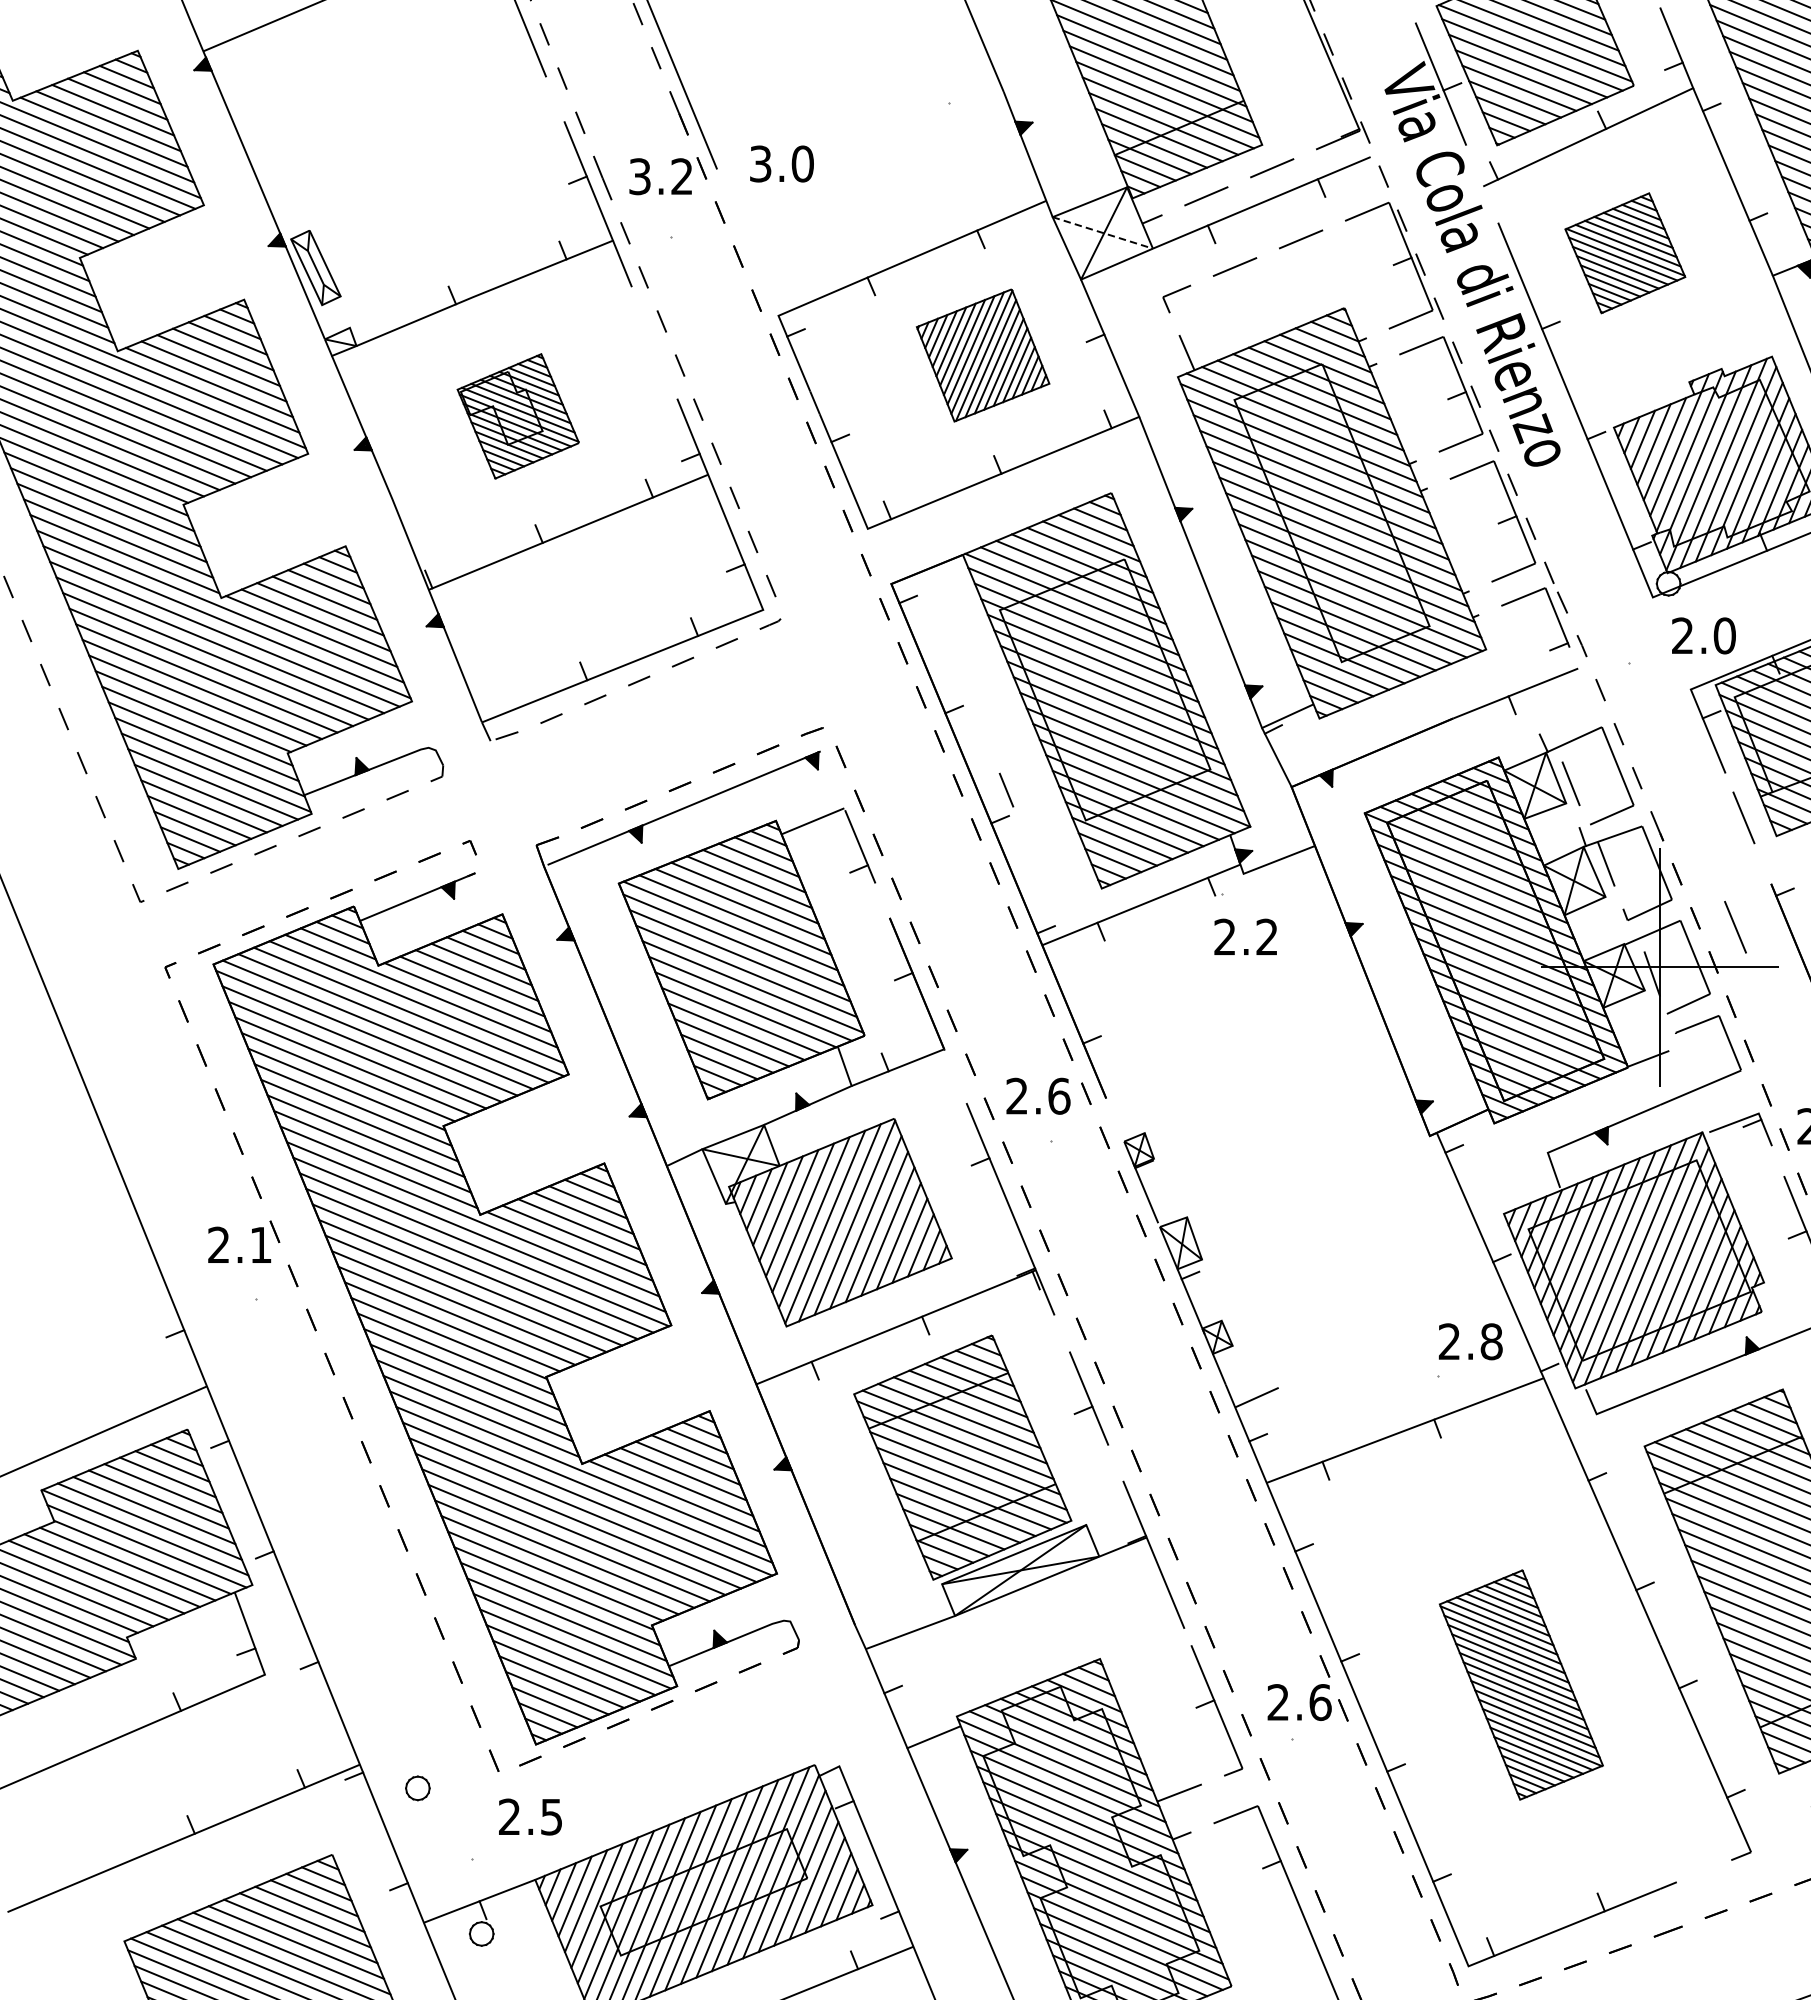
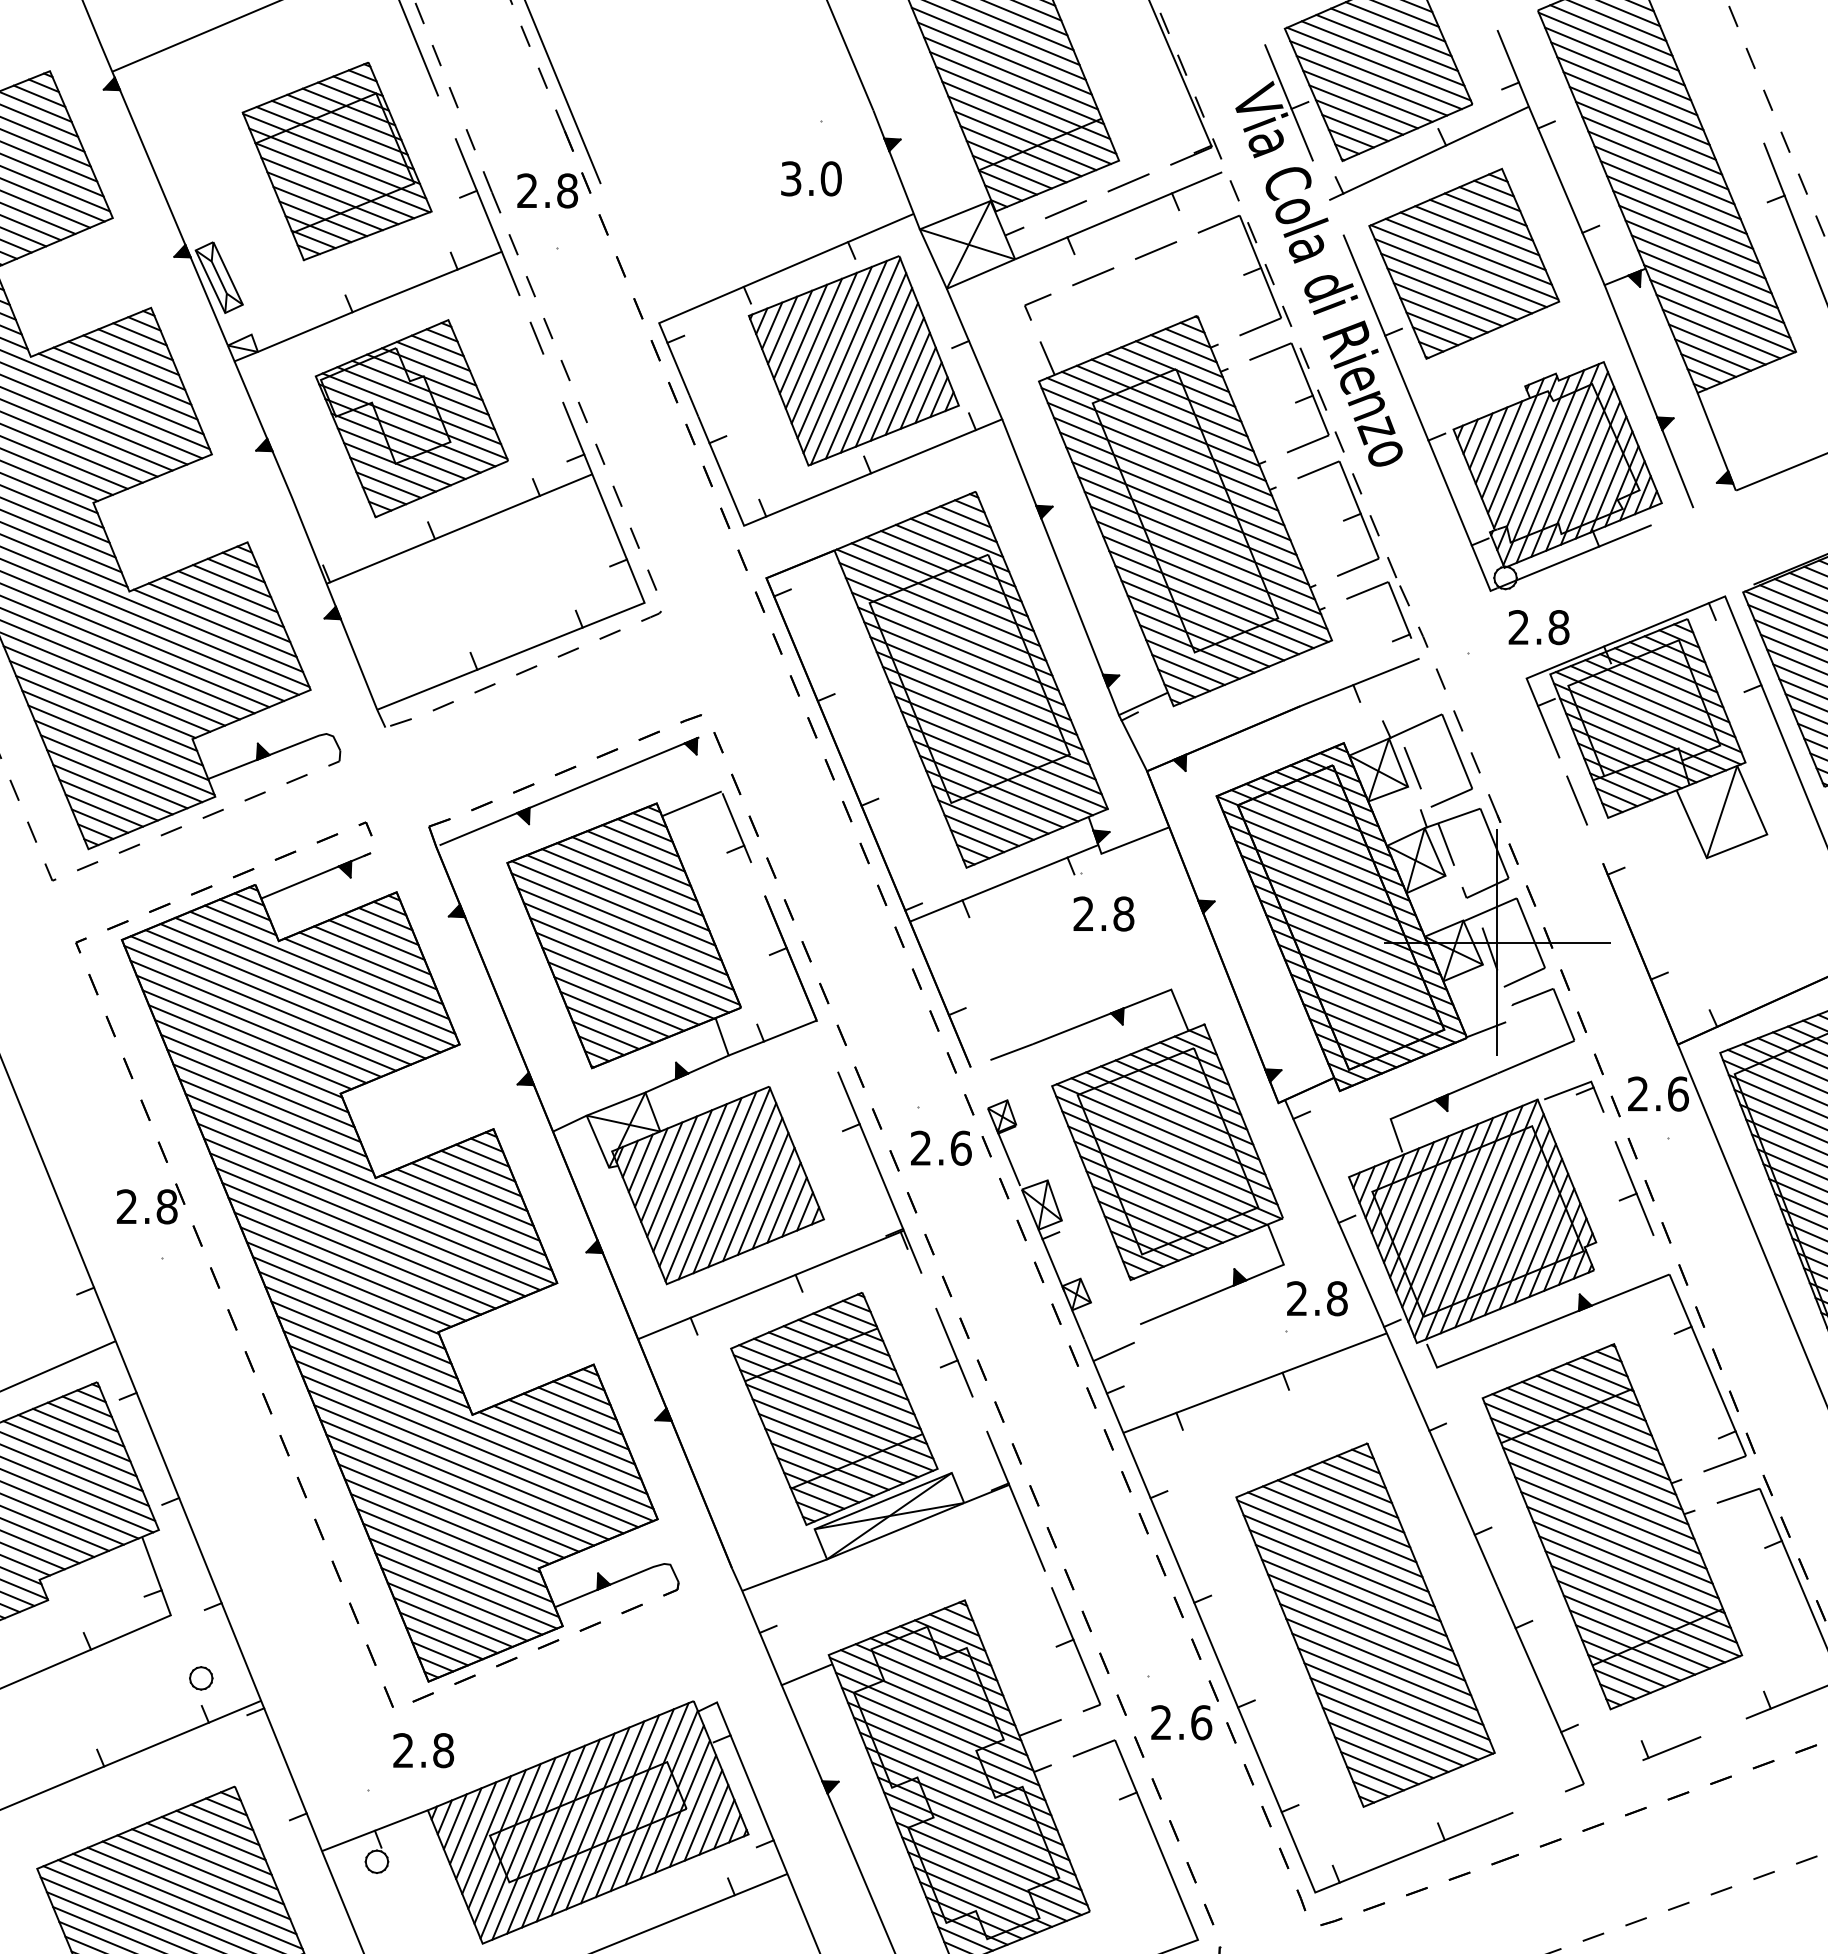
part: (439, 145) -> (336, 161), added
text: (782, 163) -> (811, 178), moved
text: (661, 176) -> (547, 190), 3.2 -> 2.8
line: (1102, 233) -> (967, 244), dashed -> solid
part: (1625, 253) -> (1464, 263), size x1.67
part: (982, 355) -> (853, 360), size x1.67
part: (518, 416) -> (411, 418), size x1.67
text: (1724, 635) -> (1558, 627), 2.0 -> 2.8
line: (1006, 789) -> (536, 337), moved
line: (1734, 927) -> (1568, 904), removed
text: (1266, 936) -> (1123, 913), 2.2 -> 2.8
text: (1038, 1095) -> (941, 1147), moved
part: (1281, 1192) -> (1137, 1156), added
text: (260, 1244) -> (166, 1206), 2.1 -> 2.8
part: (1521, 1684) -> (1365, 1624), size x1.67
text: (1299, 1702) -> (1181, 1722), moved
part: (418, 1788) -> (201, 1678), moved
text: (551, 1816) -> (443, 1750), 2.5 -> 2.8

